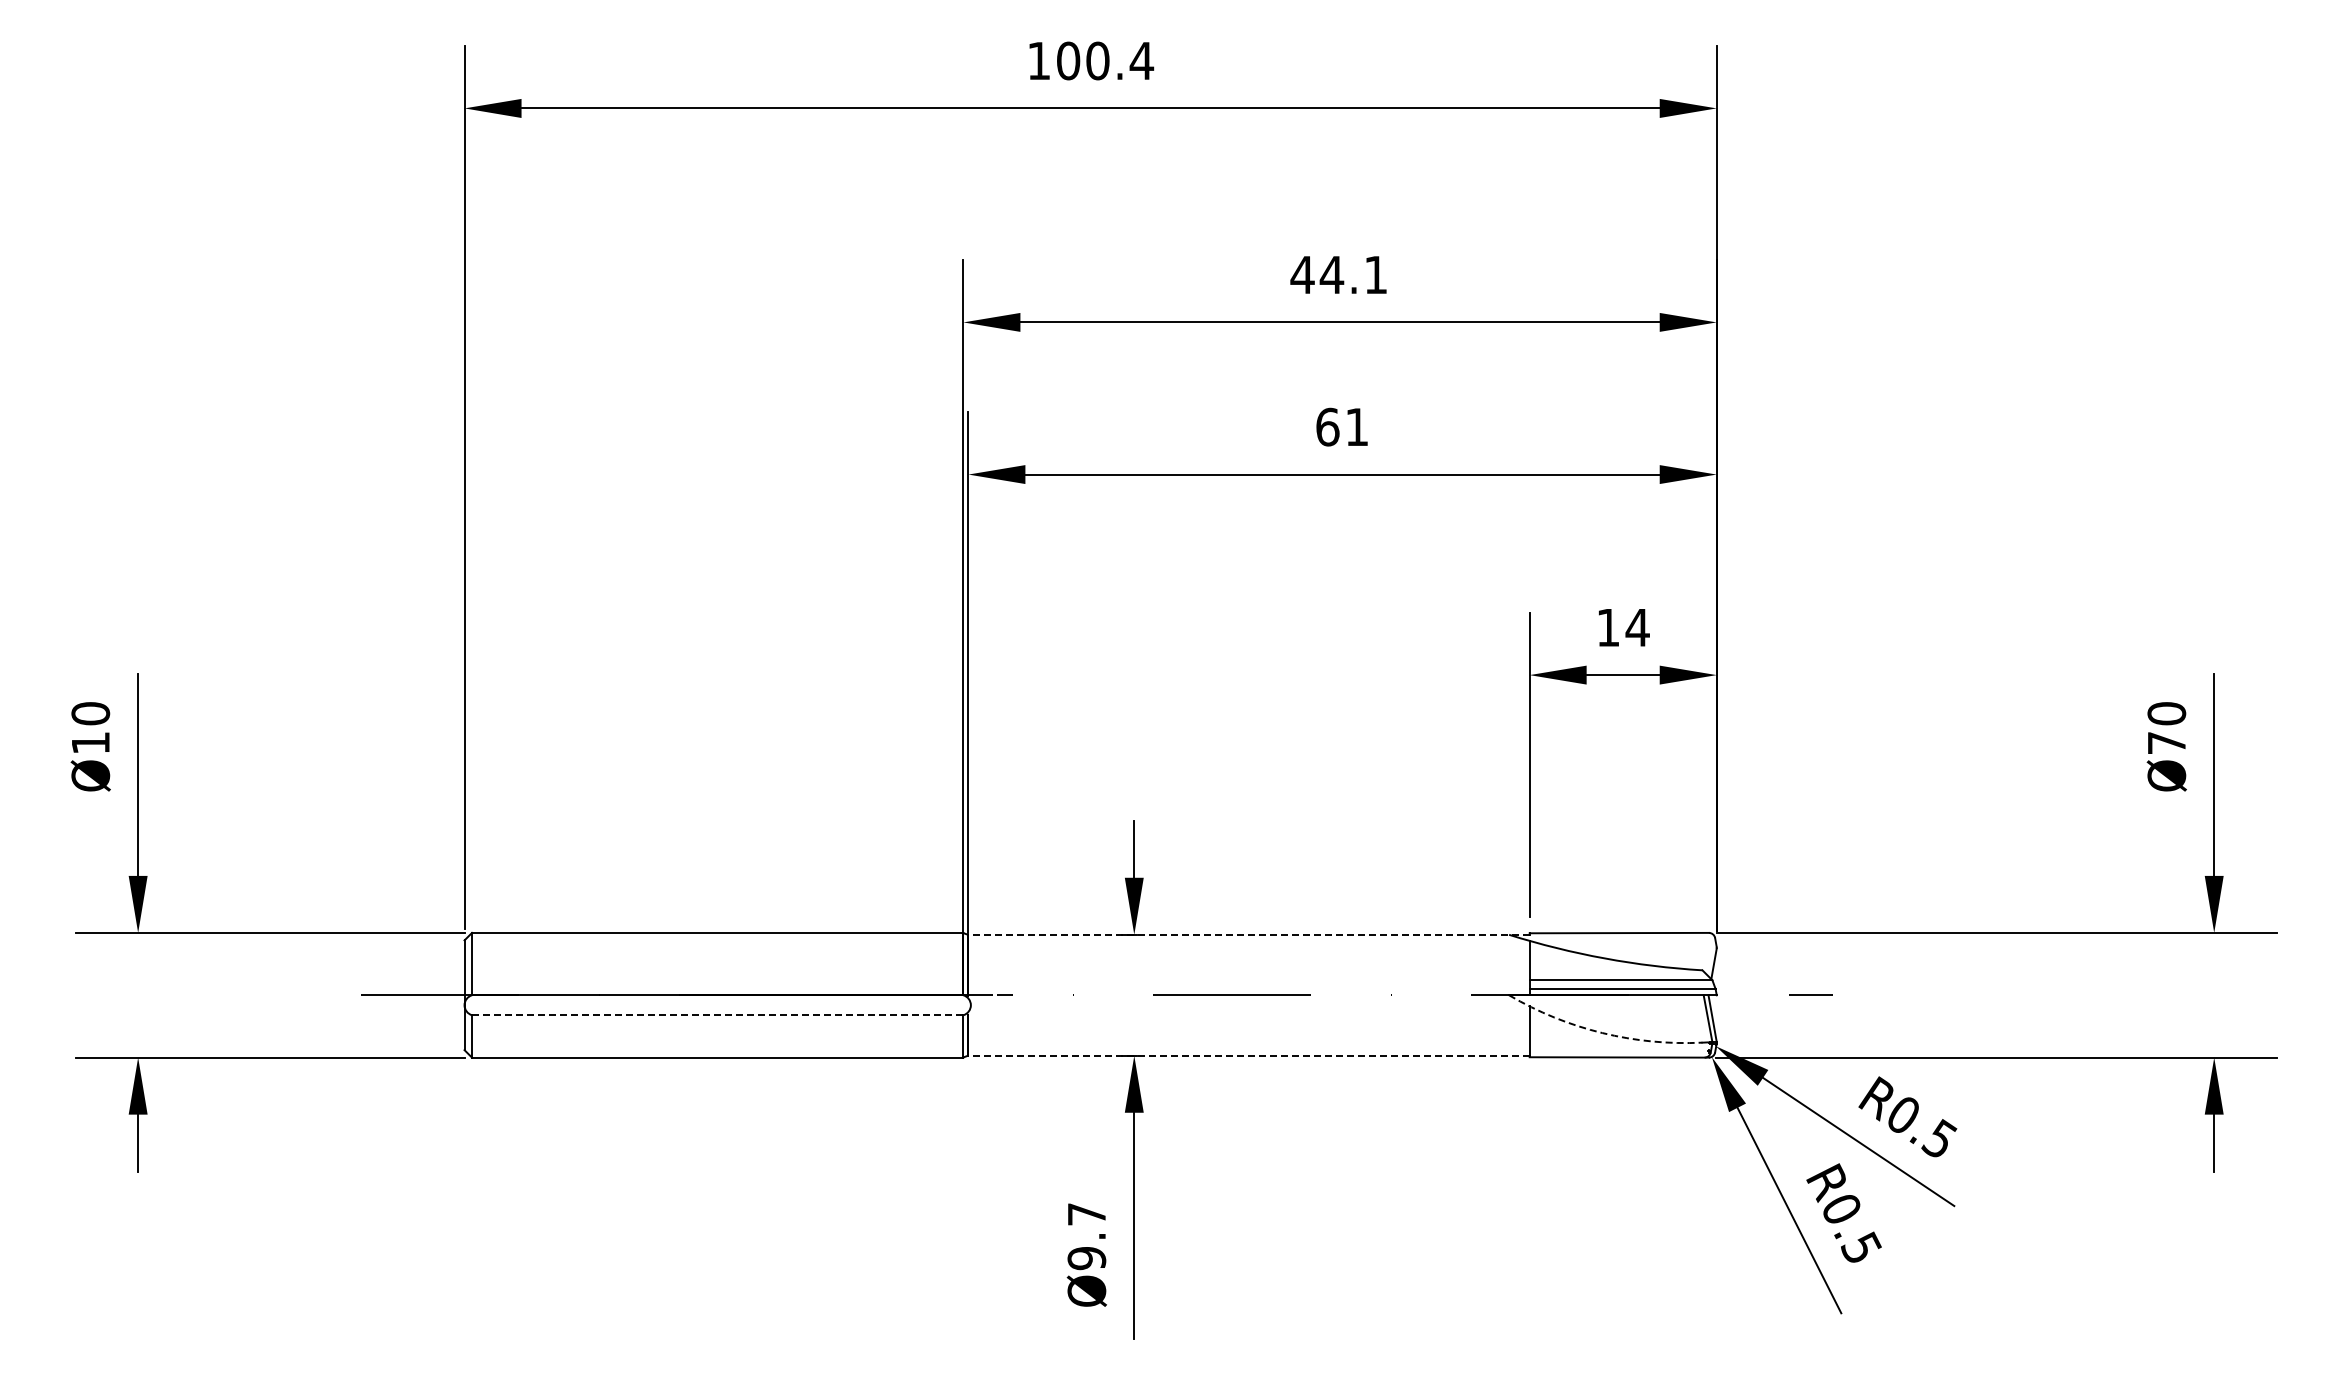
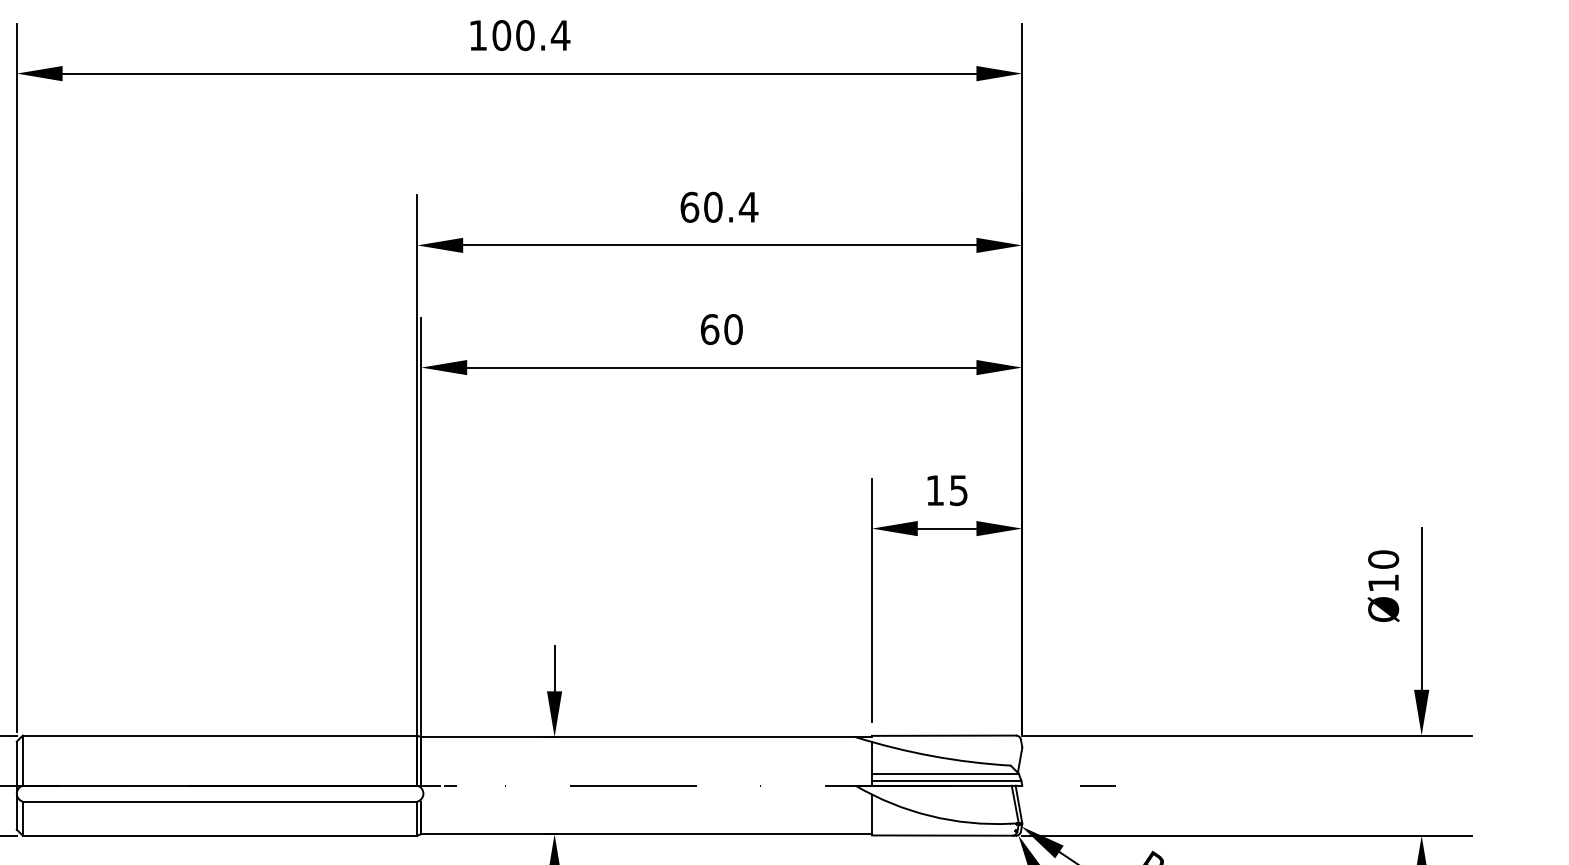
text: (1339, 274) -> (719, 206), 44.1 -> 60.4
text: (1356, 426) -> (733, 328), 61 -> 60
text: (1637, 628) -> (958, 491), 14 -> 15
text: (2166, 742) -> (1383, 582), Ø70 -> Ø10
line: (1249, 934) -> (647, 736), dashed -> solid
line: (717, 1015) -> (219, 801), dashed -> solid
arc: (1602, 1033) -> (930, 816), dashed -> solid
line: (1249, 1055) -> (647, 834), dashed -> solid

